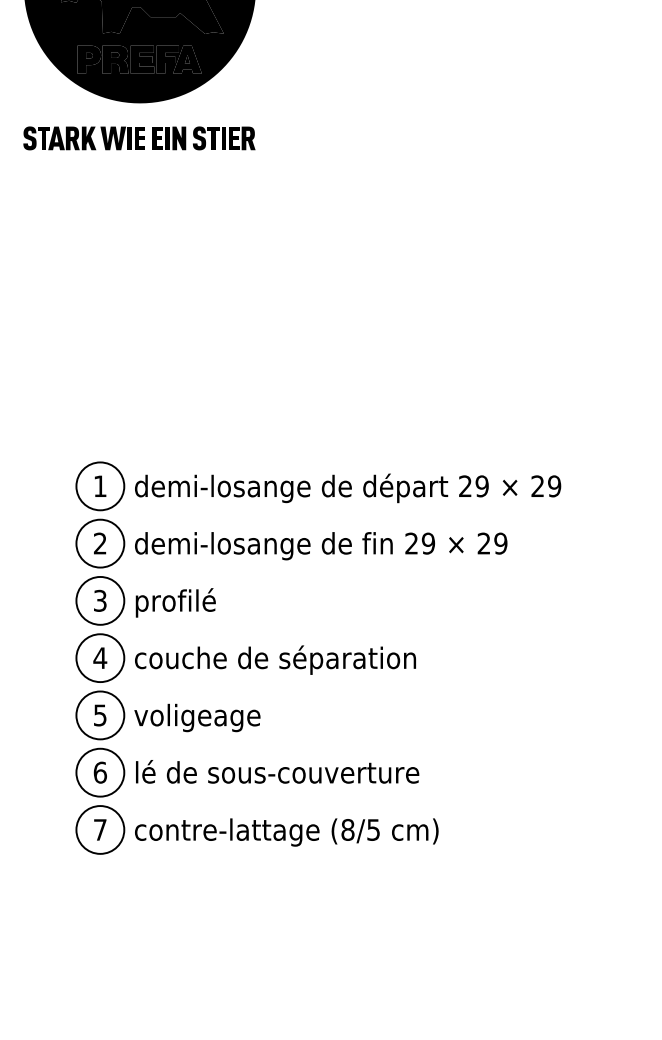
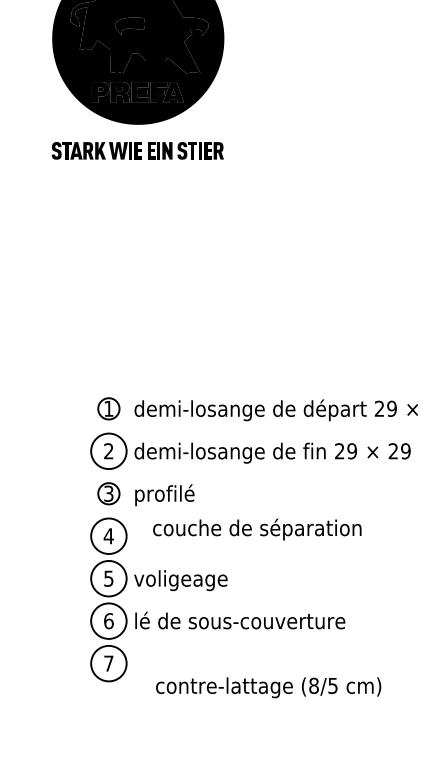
circle: (100, 486) -> (108, 408), size x0.6
circle: (100, 600) -> (108, 493), size x0.6
text: (275, 659) -> (257, 529), moved
text: (286, 832) -> (268, 687), moved

